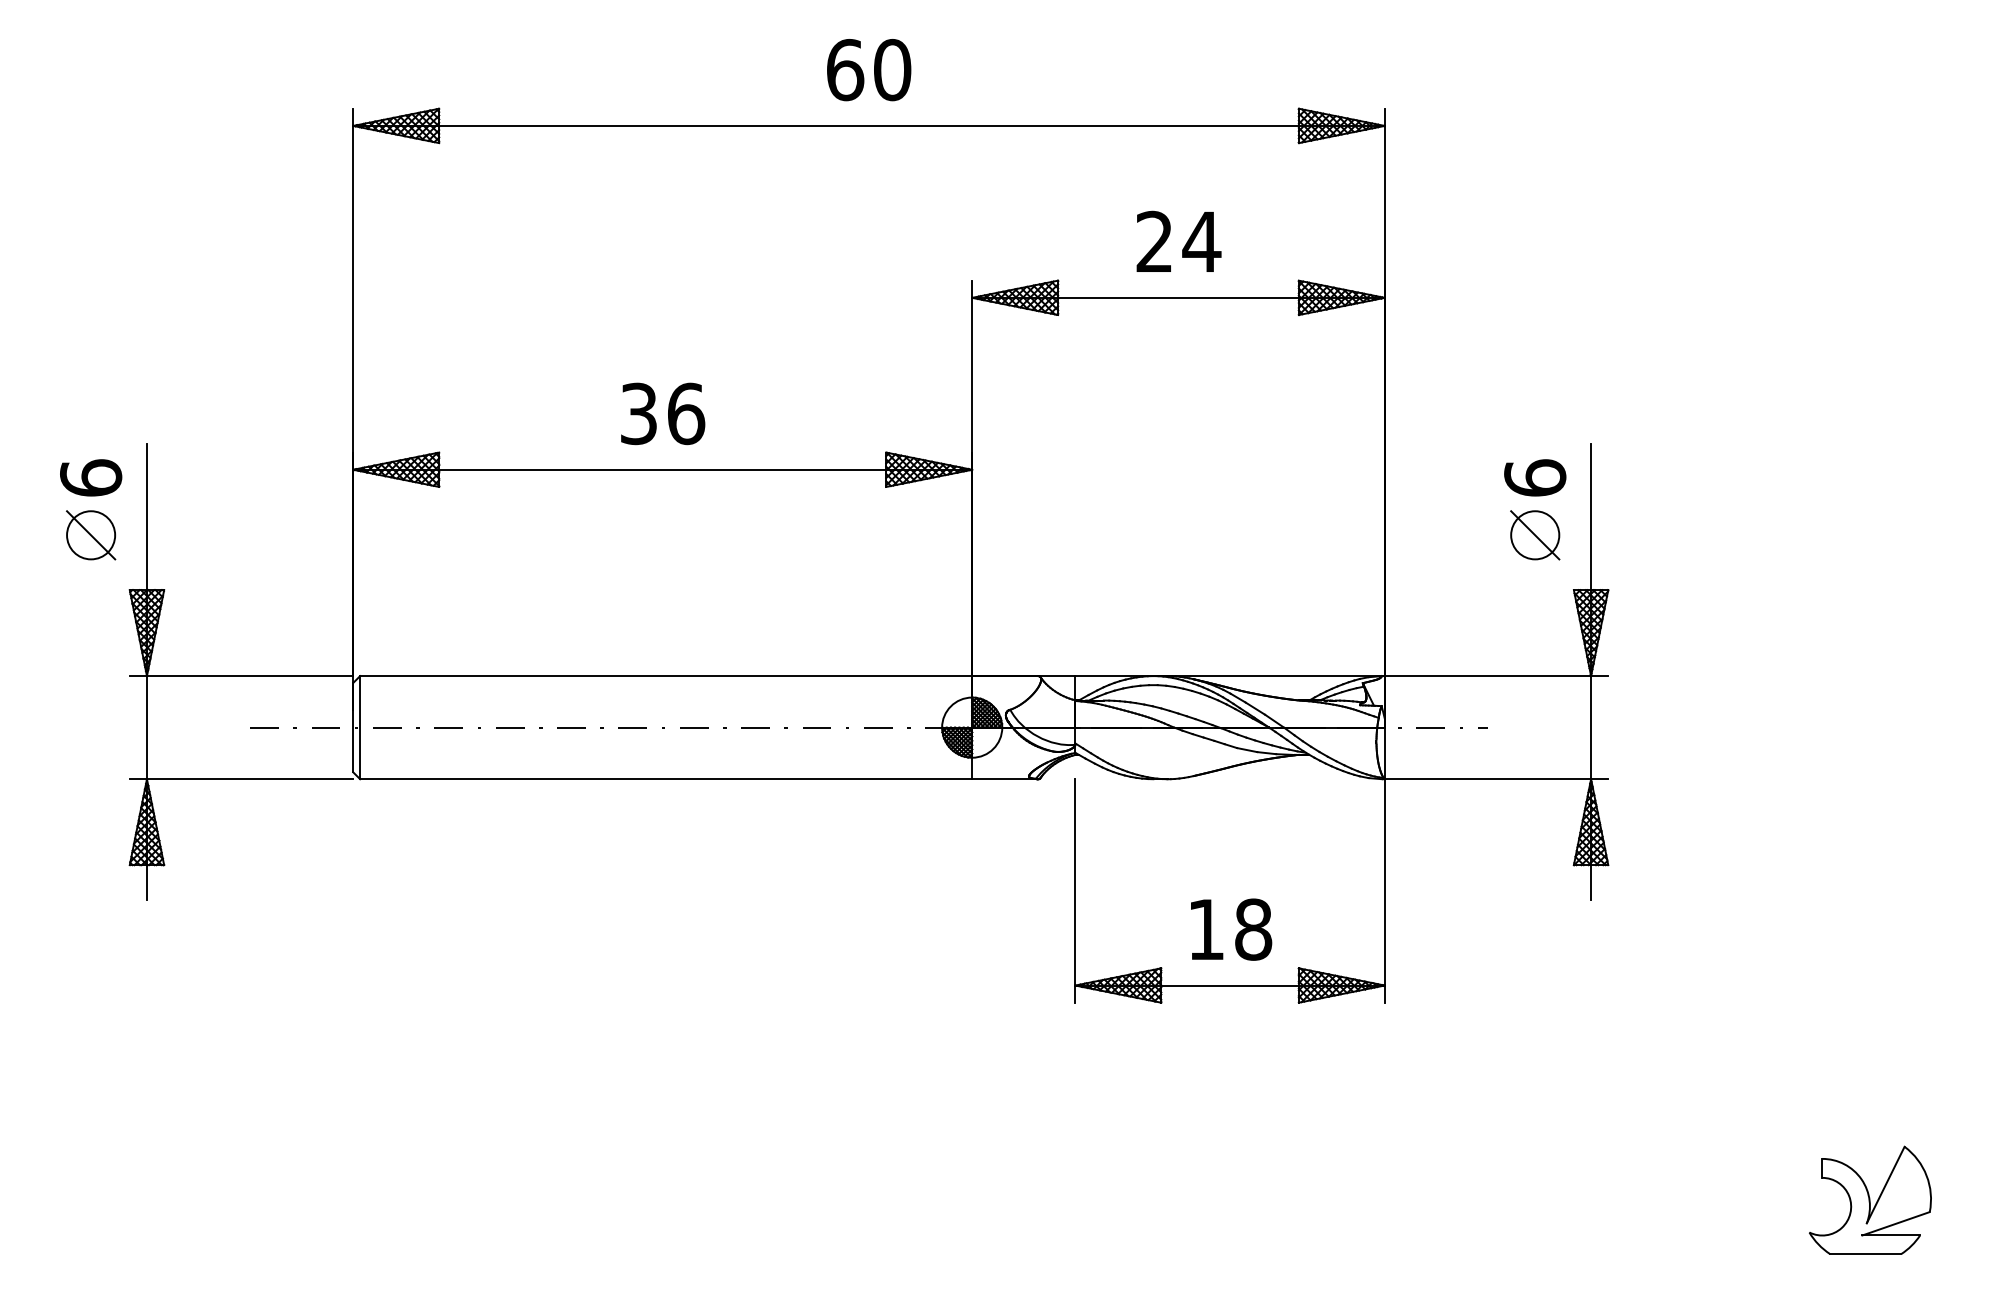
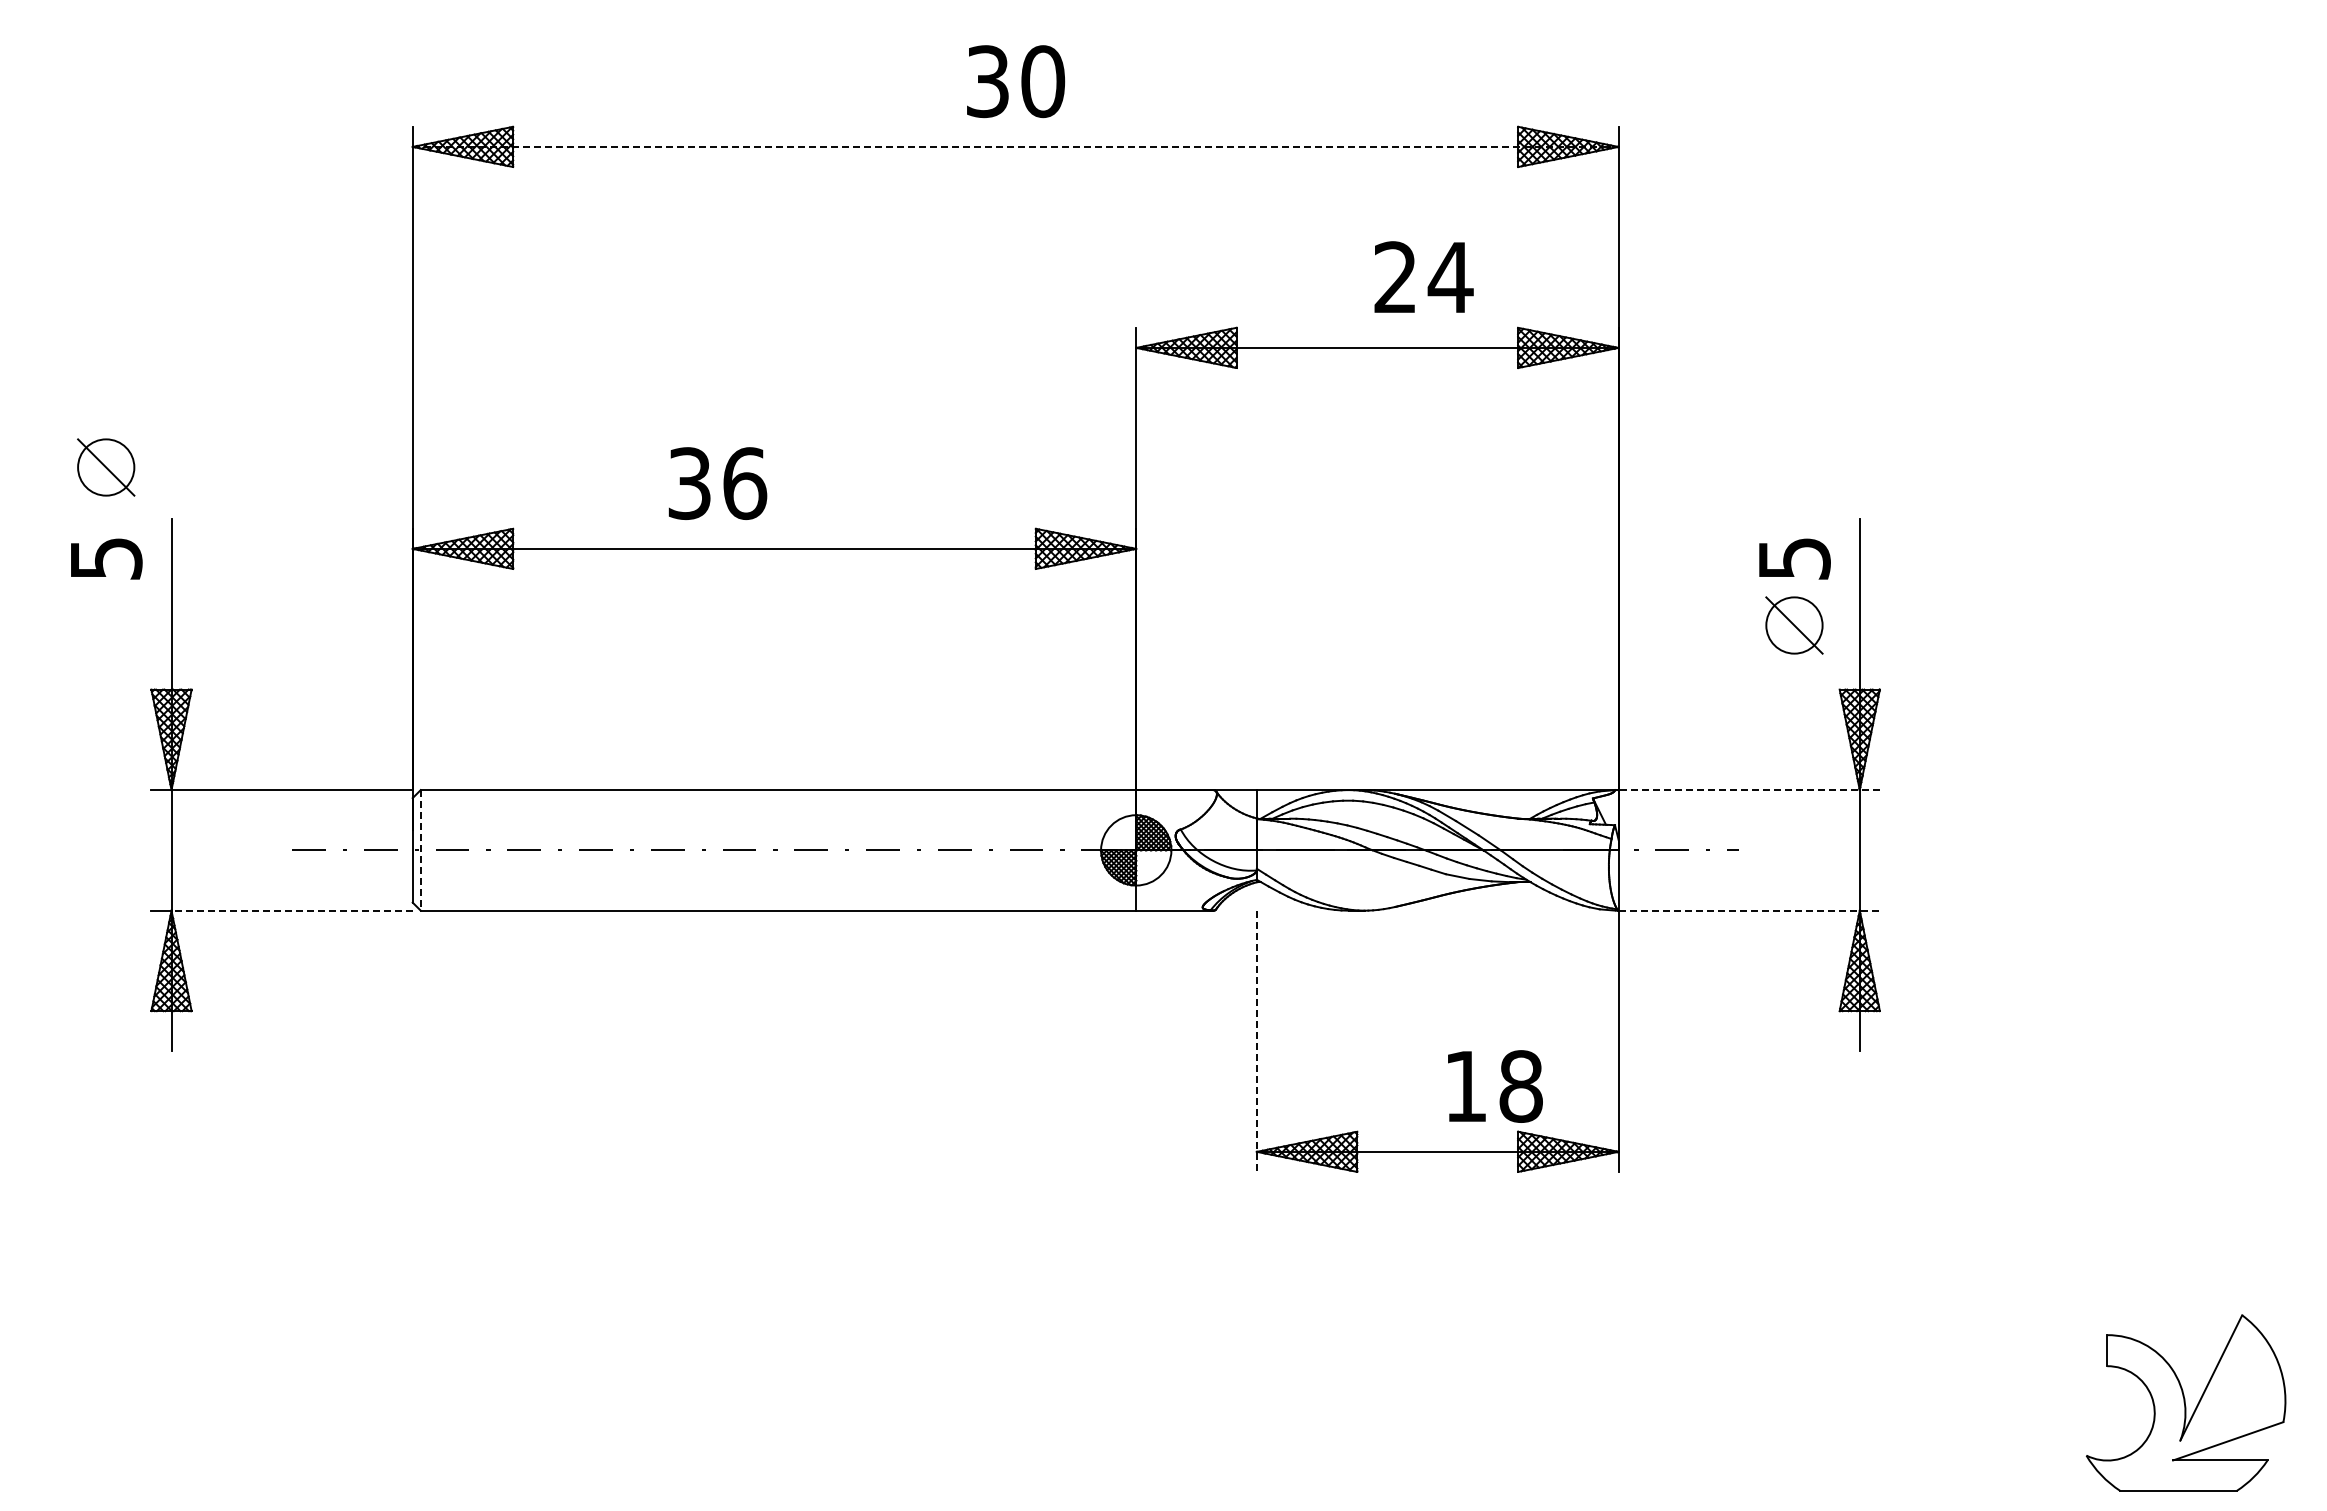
text: (845, 69) -> (988, 81), 60 -> 30
line: (868, 125) -> (1015, 146), solid -> dashed
text: (1178, 241) -> (1423, 276), moved
text: (662, 413) -> (717, 483), moved
text: (90, 477) -> (105, 558), 6 -> 5
text: (1535, 477) -> (1794, 558), 6 -> 5
part: (91, 535) -> (106, 467), moved
line: (1496, 676) -> (1749, 790), solid -> dashed
line: (359, 727) -> (420, 850), solid -> dashed
line: (250, 779) -> (292, 910), solid -> dashed
line: (1496, 779) -> (1749, 910), solid -> dashed
line: (1075, 891) -> (1256, 1041), solid -> dashed
text: (1231, 929) -> (1495, 1086), moved
part: (1870, 1199) -> (2186, 1402), size x1.4

